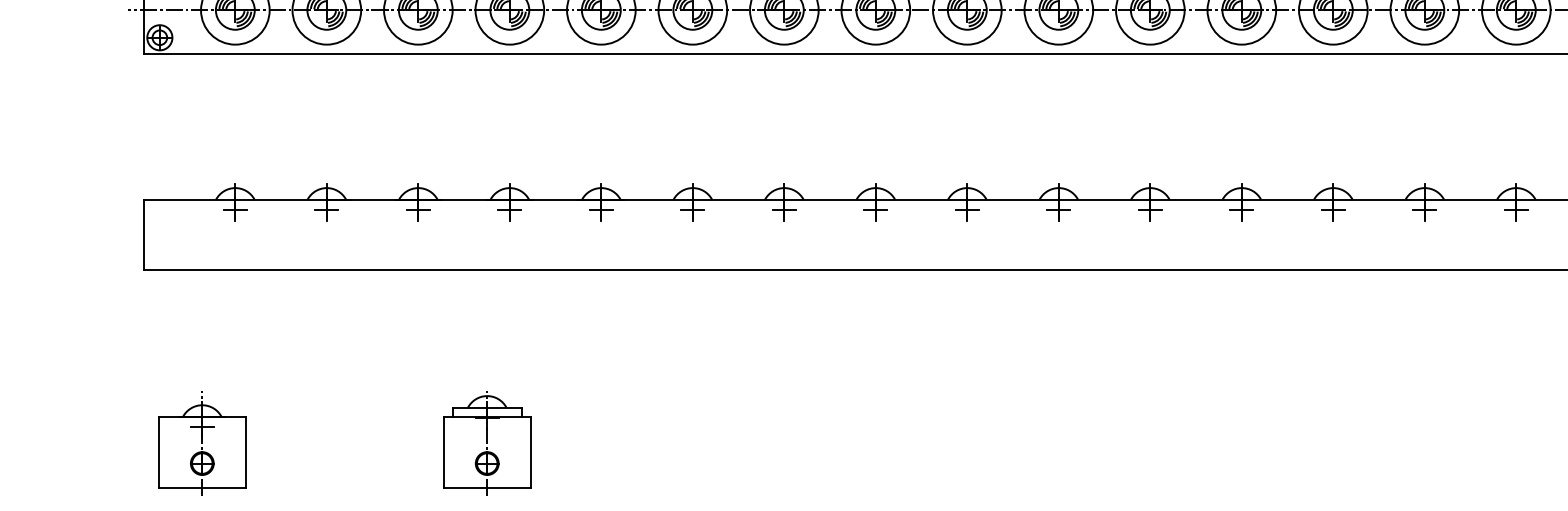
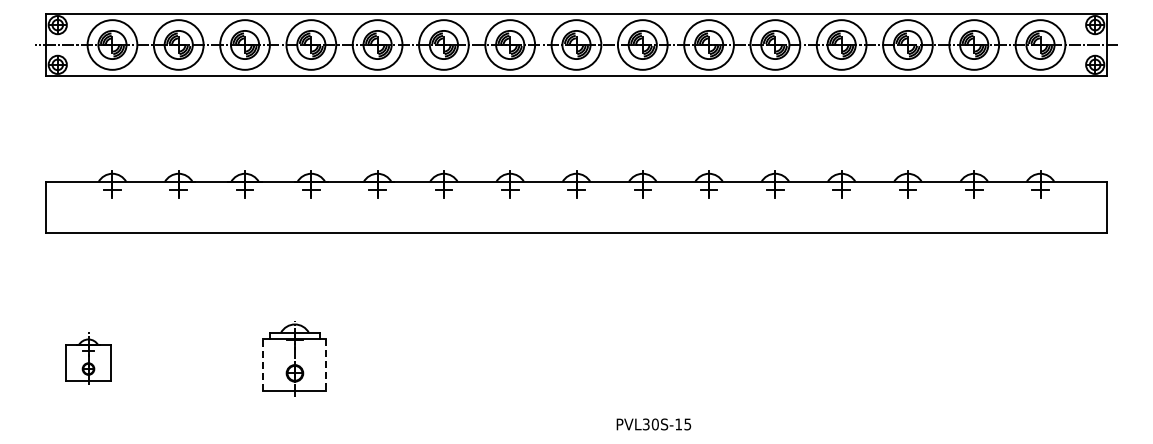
part: (202, 443) -> (88, 358), size x0.7
line: (443, 452) -> (263, 365), solid -> dashed
line: (530, 452) -> (326, 365), solid -> dashed

